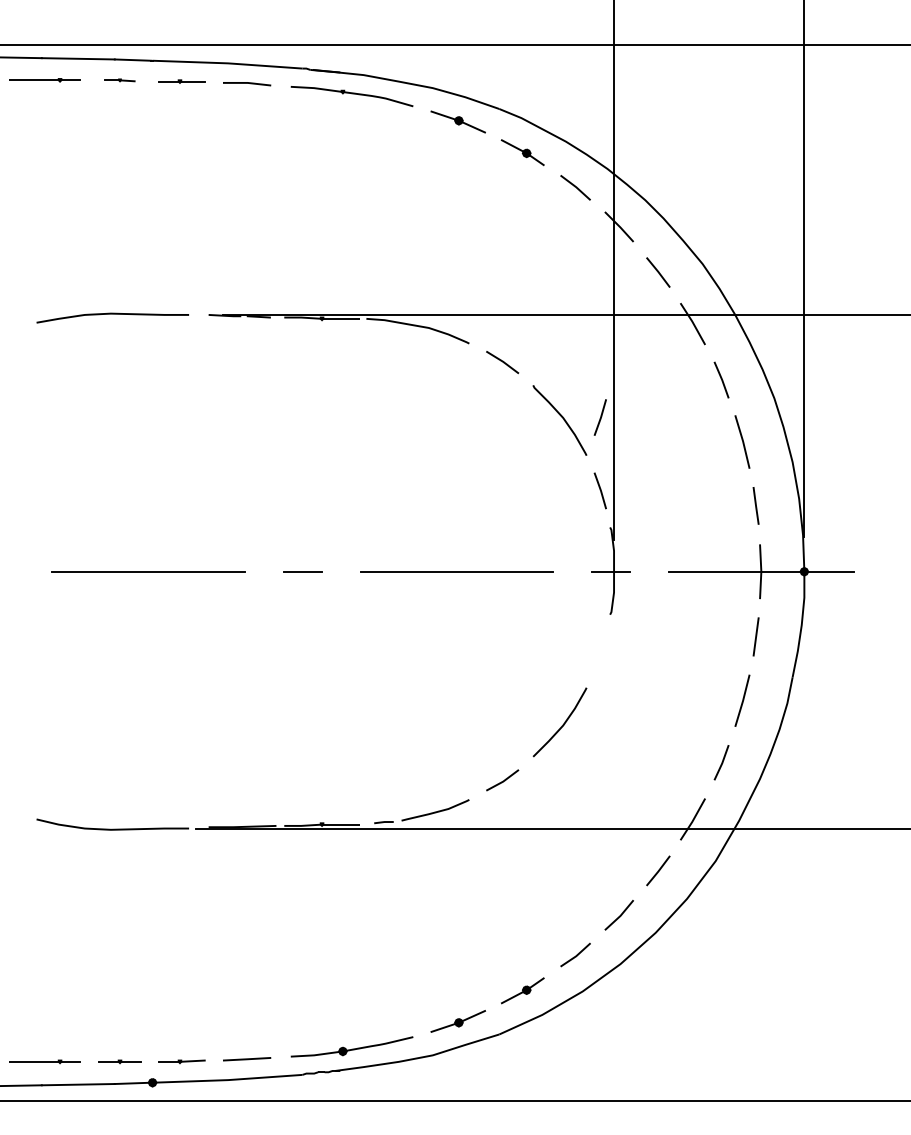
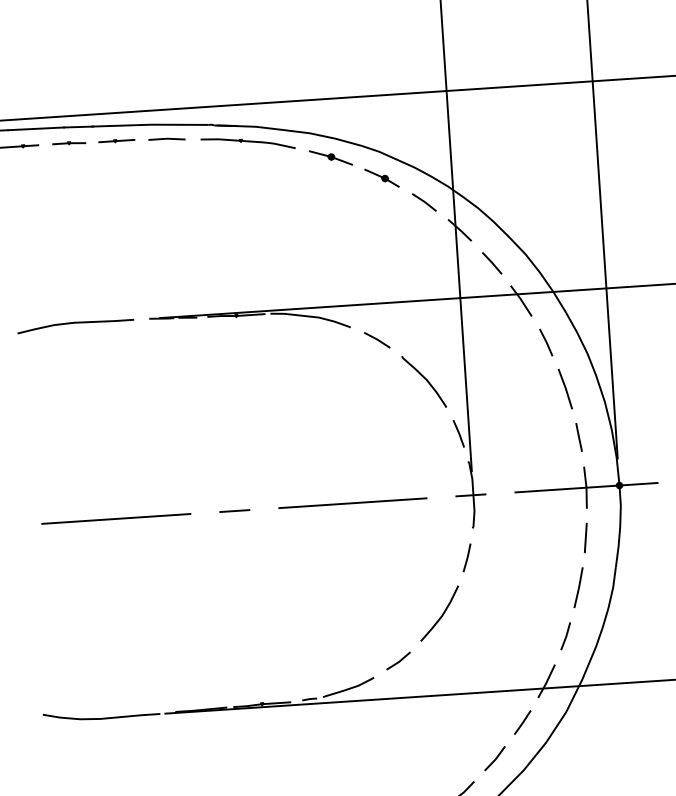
part: (119, 80) -> (68, 143), size x1.43
line: (600, 417) -> (467, 557), moved

